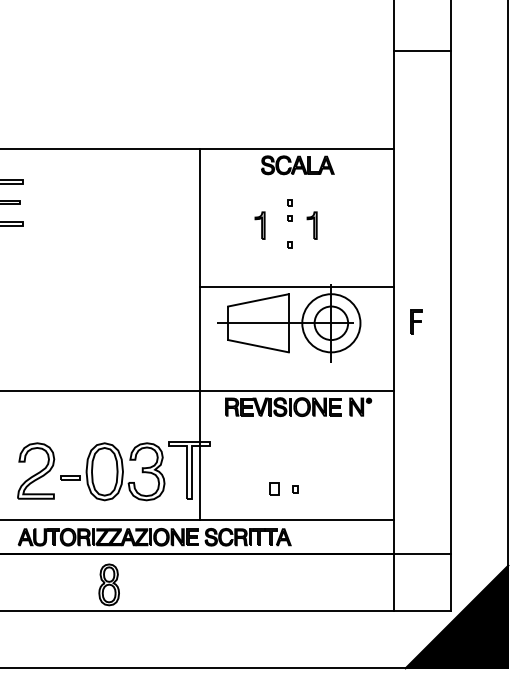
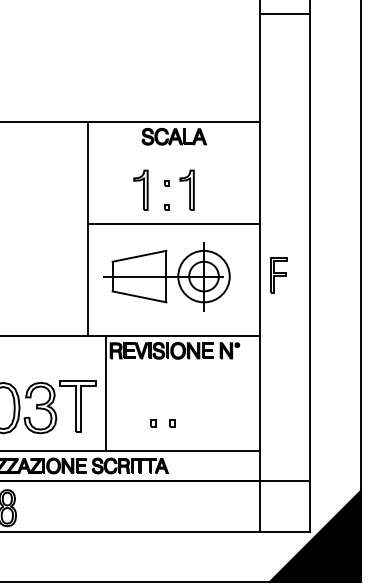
line: (422, 51) -> (284, 14), moved
part: (289, 202) -> (166, 169), removed
part: (259, 225) -> (140, 190), size x1.67
part: (311, 225) -> (186, 190), size x1.67
line: (297, 287) -> (174, 224), moved
part: (416, 321) -> (279, 275), size x1.67
line: (199, 454) -> (105, 392), moved
part: (274, 489) -> (153, 423), size x0.62

